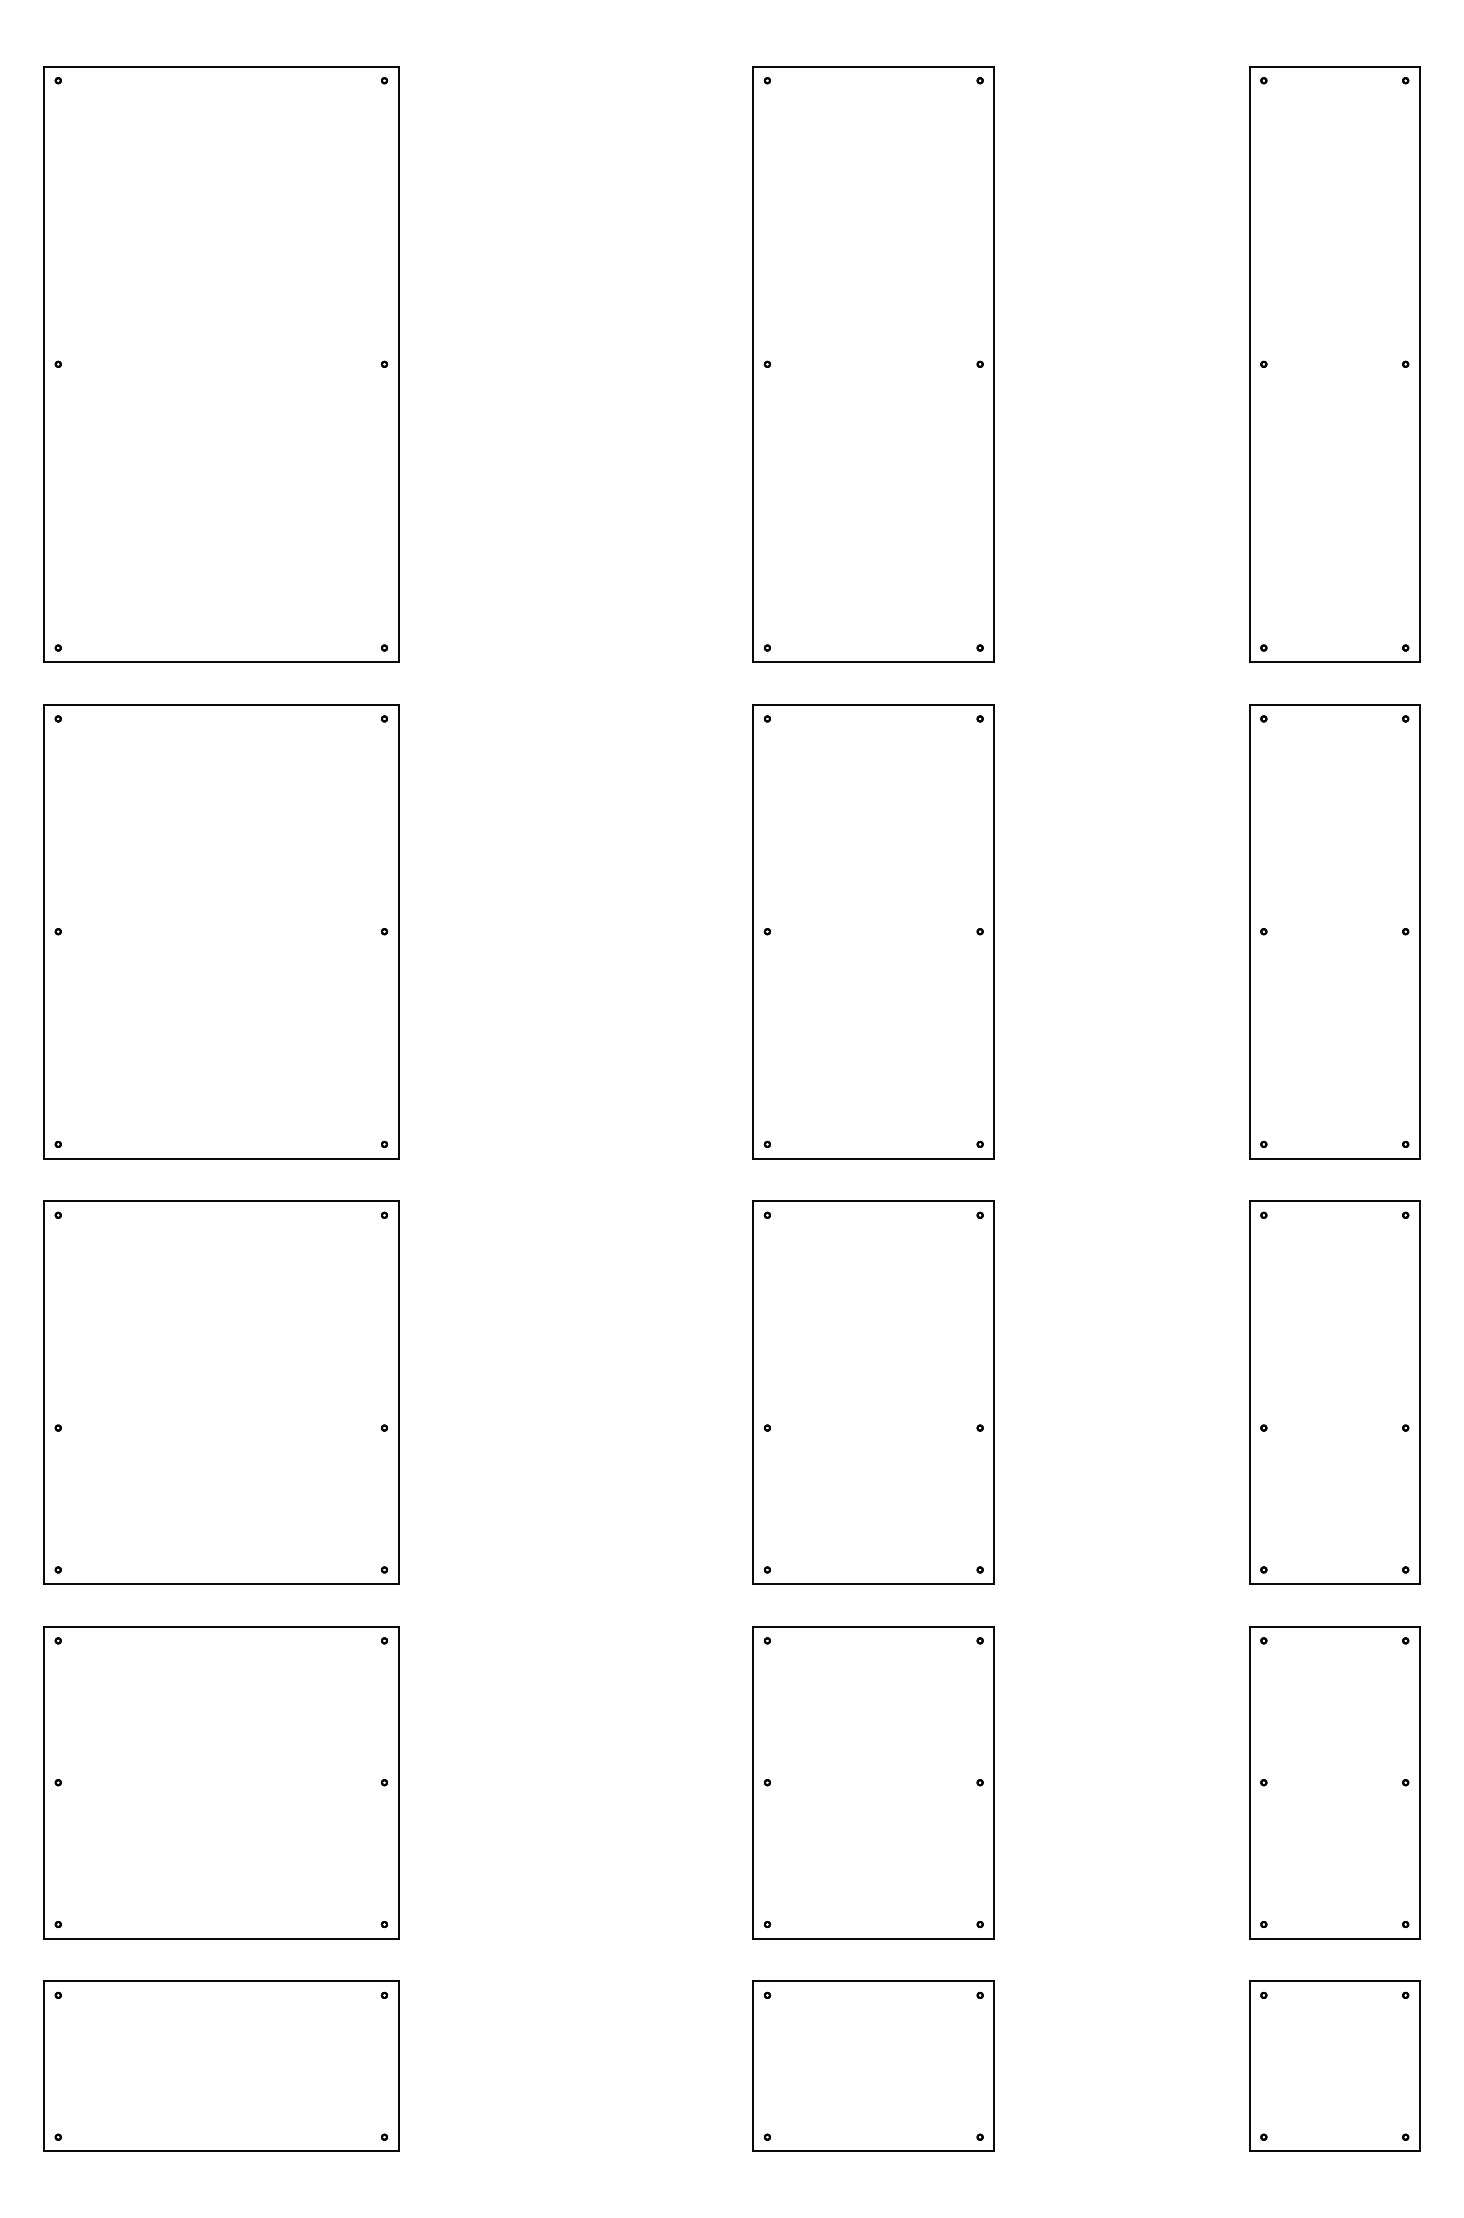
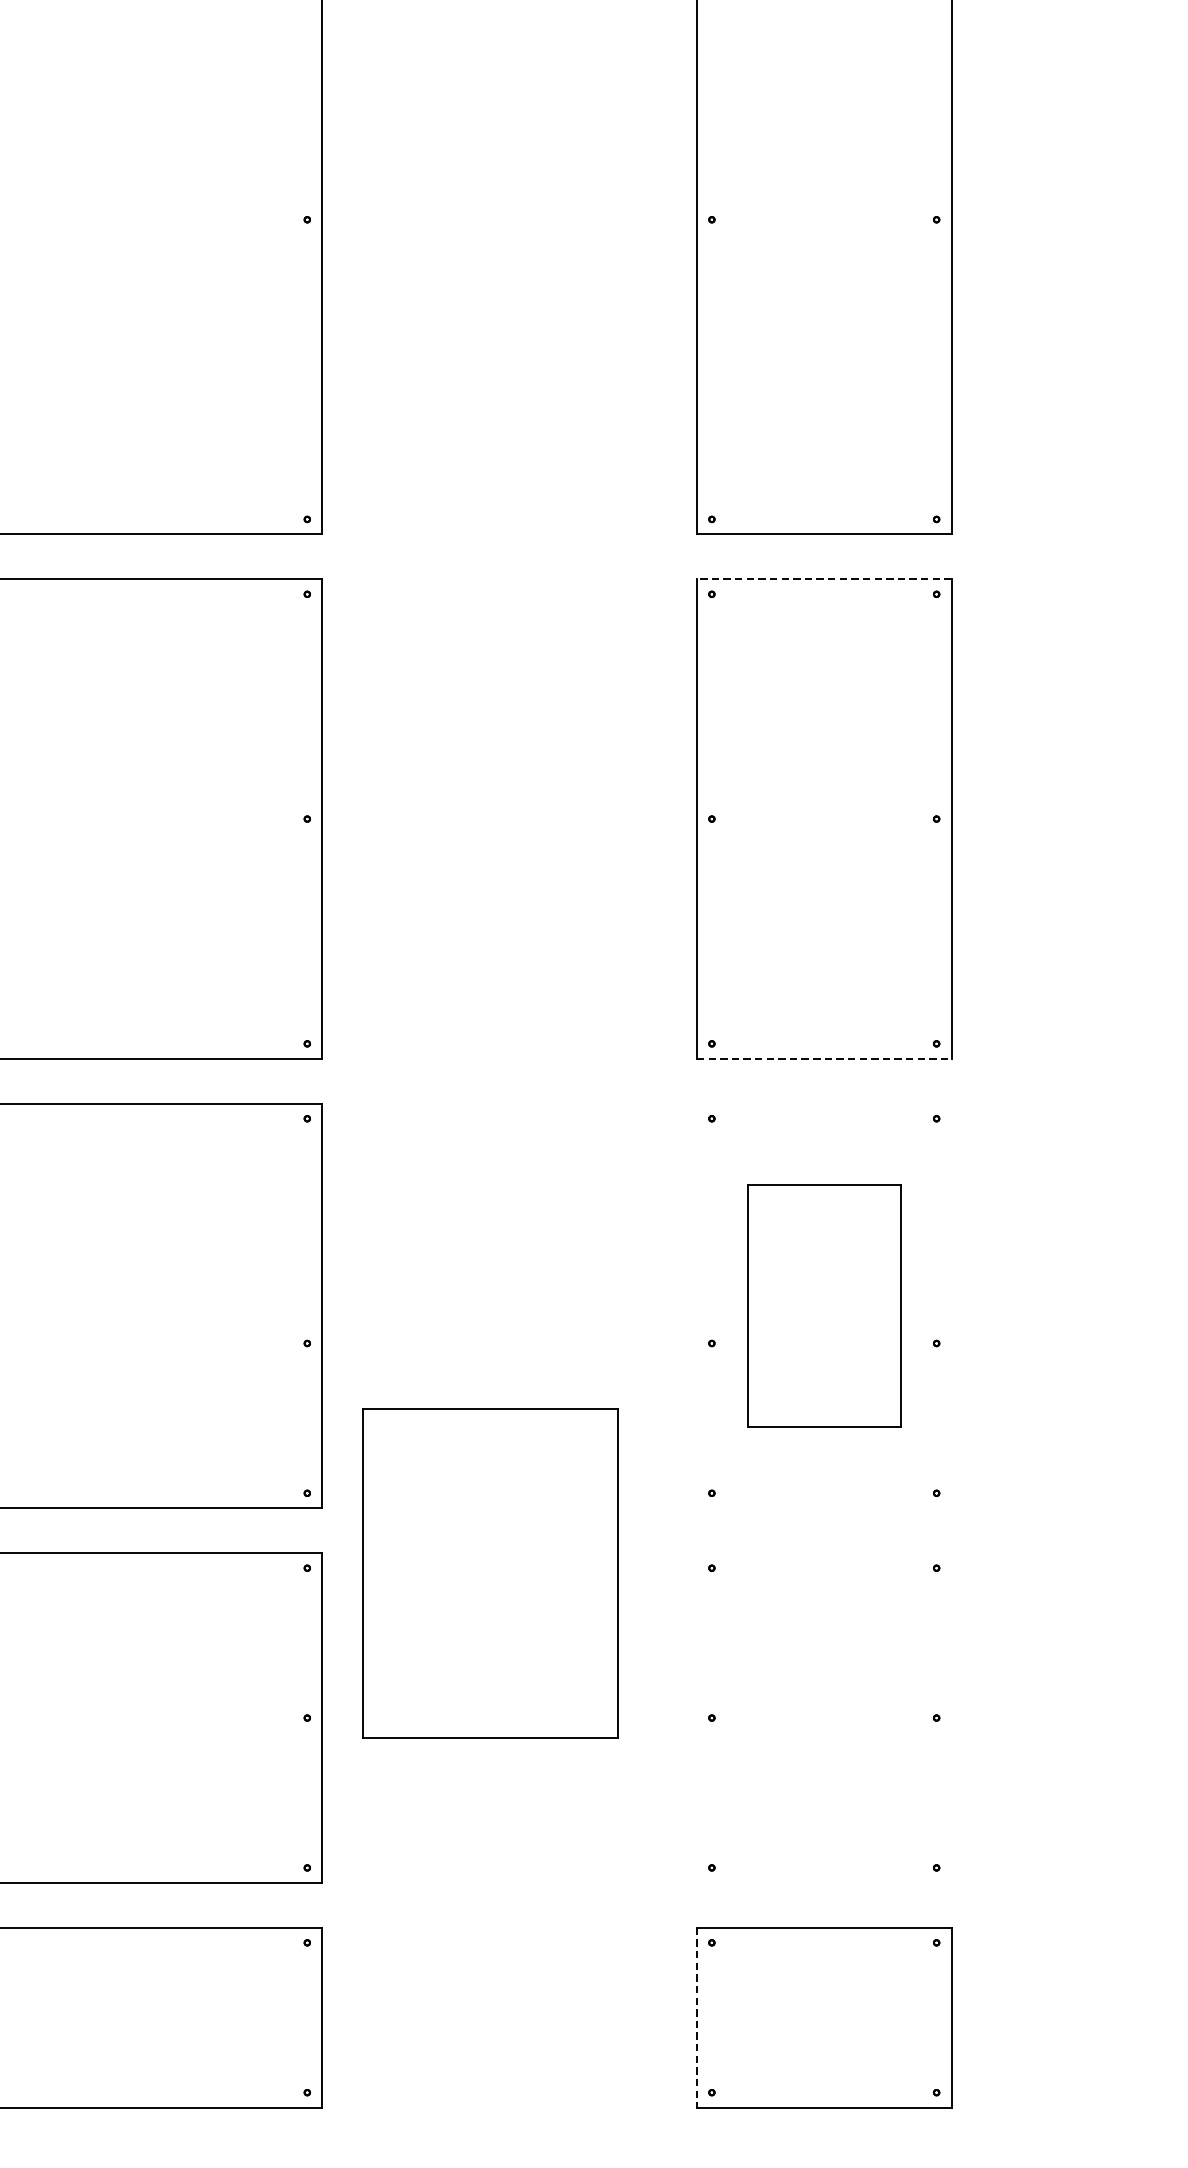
line: (873, 704) -> (823, 579), solid -> dashed
line: (873, 1158) -> (823, 1058), solid -> dashed
part: (873, 1392) -> (823, 1305), size x0.6
part: (873, 1782) -> (490, 1573), moved
line: (753, 2066) -> (697, 2017), solid -> dashed

